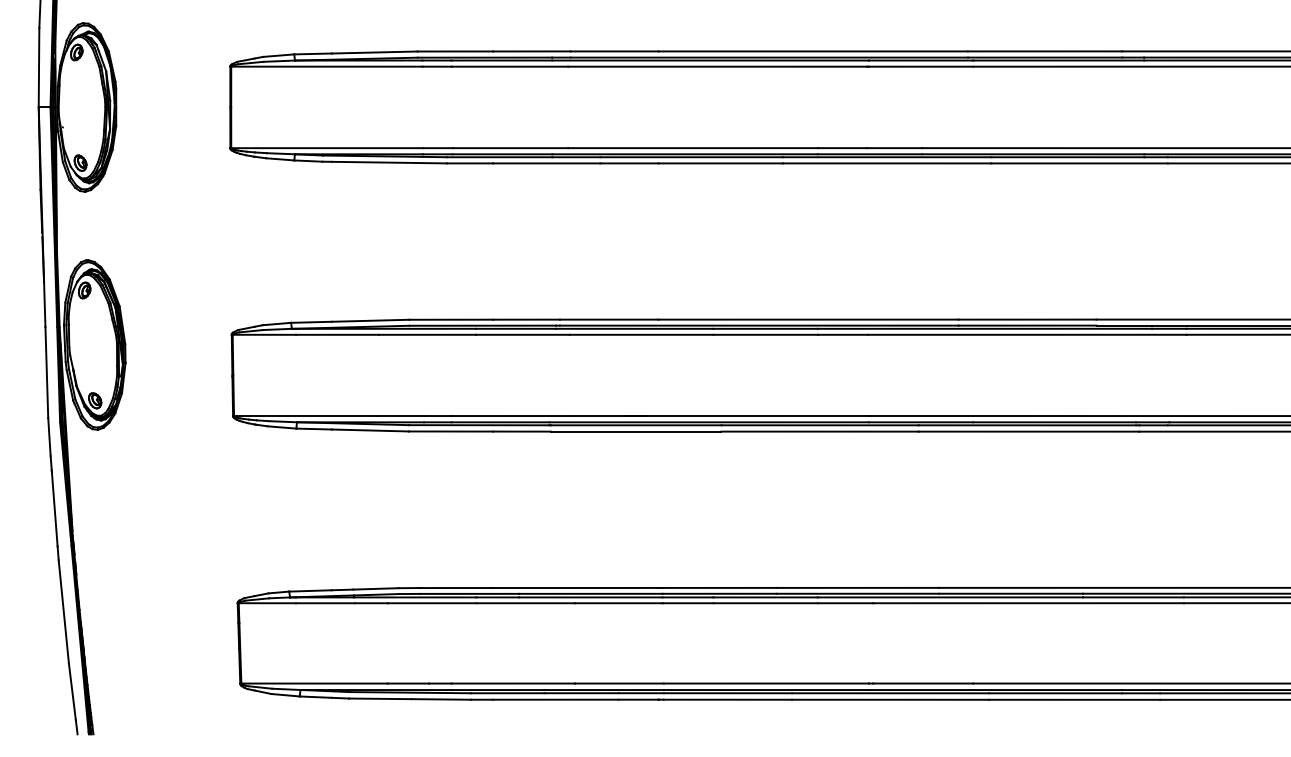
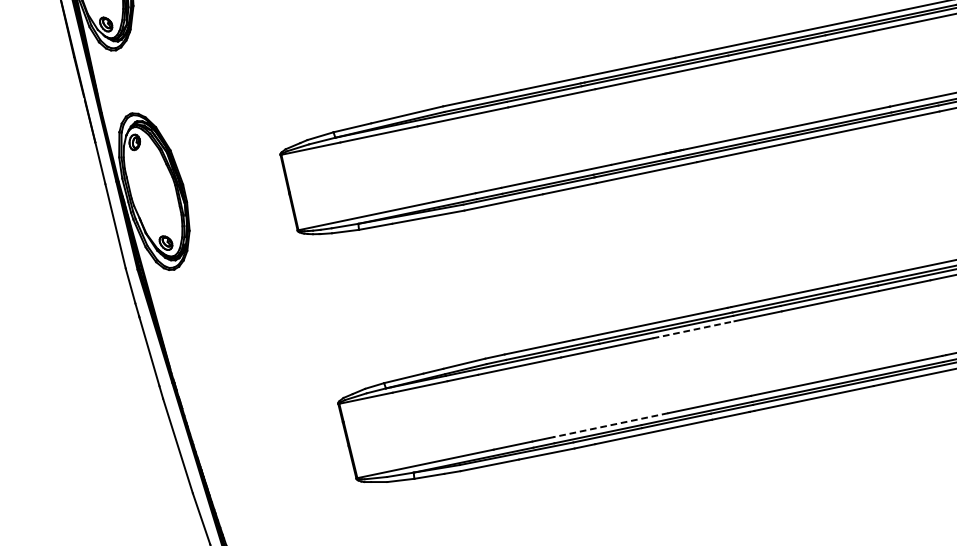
line: (618, 603) -> (693, 330), solid -> dashed
line: (513, 683) -> (610, 425), solid -> dashed

